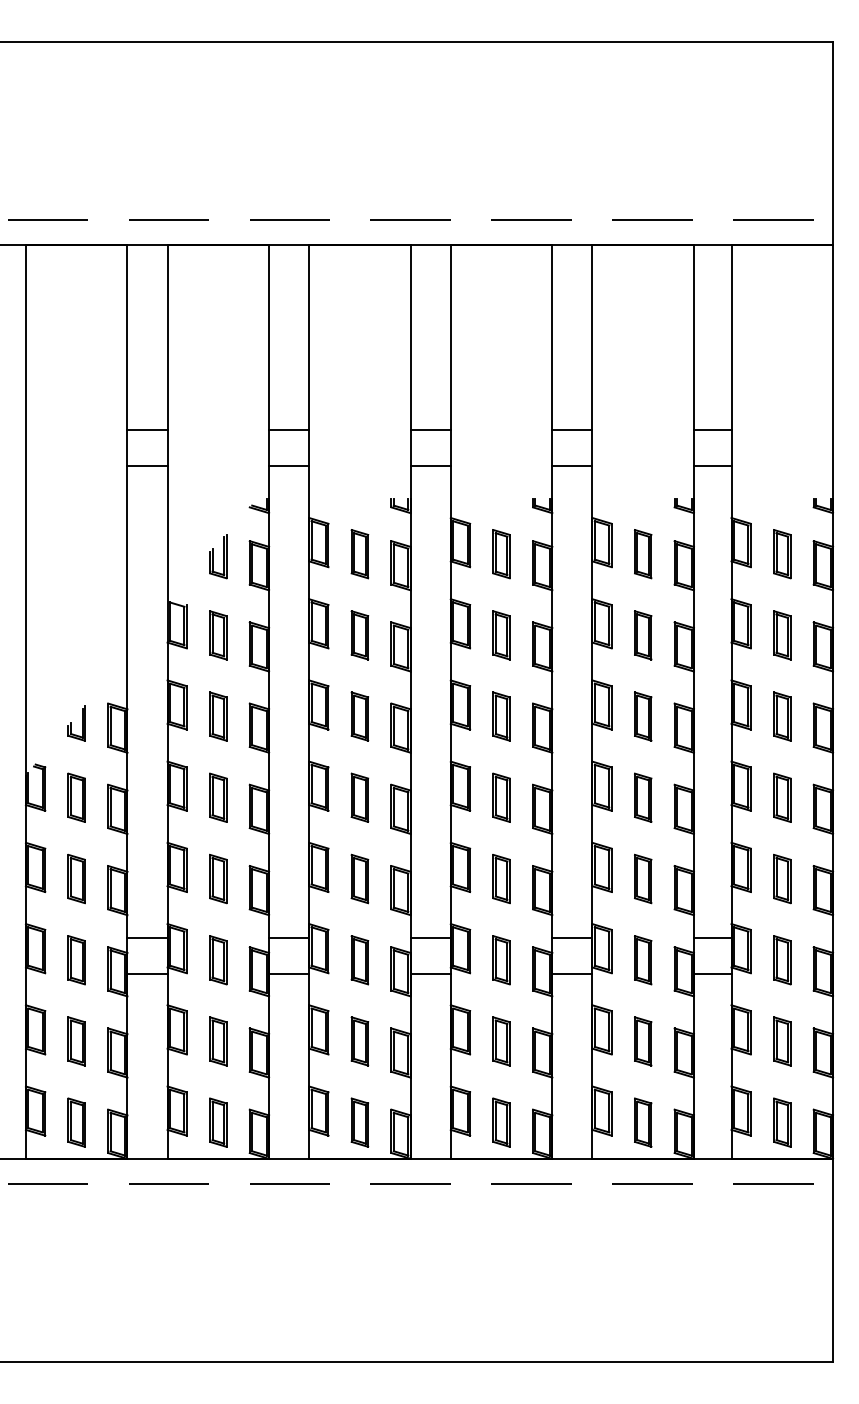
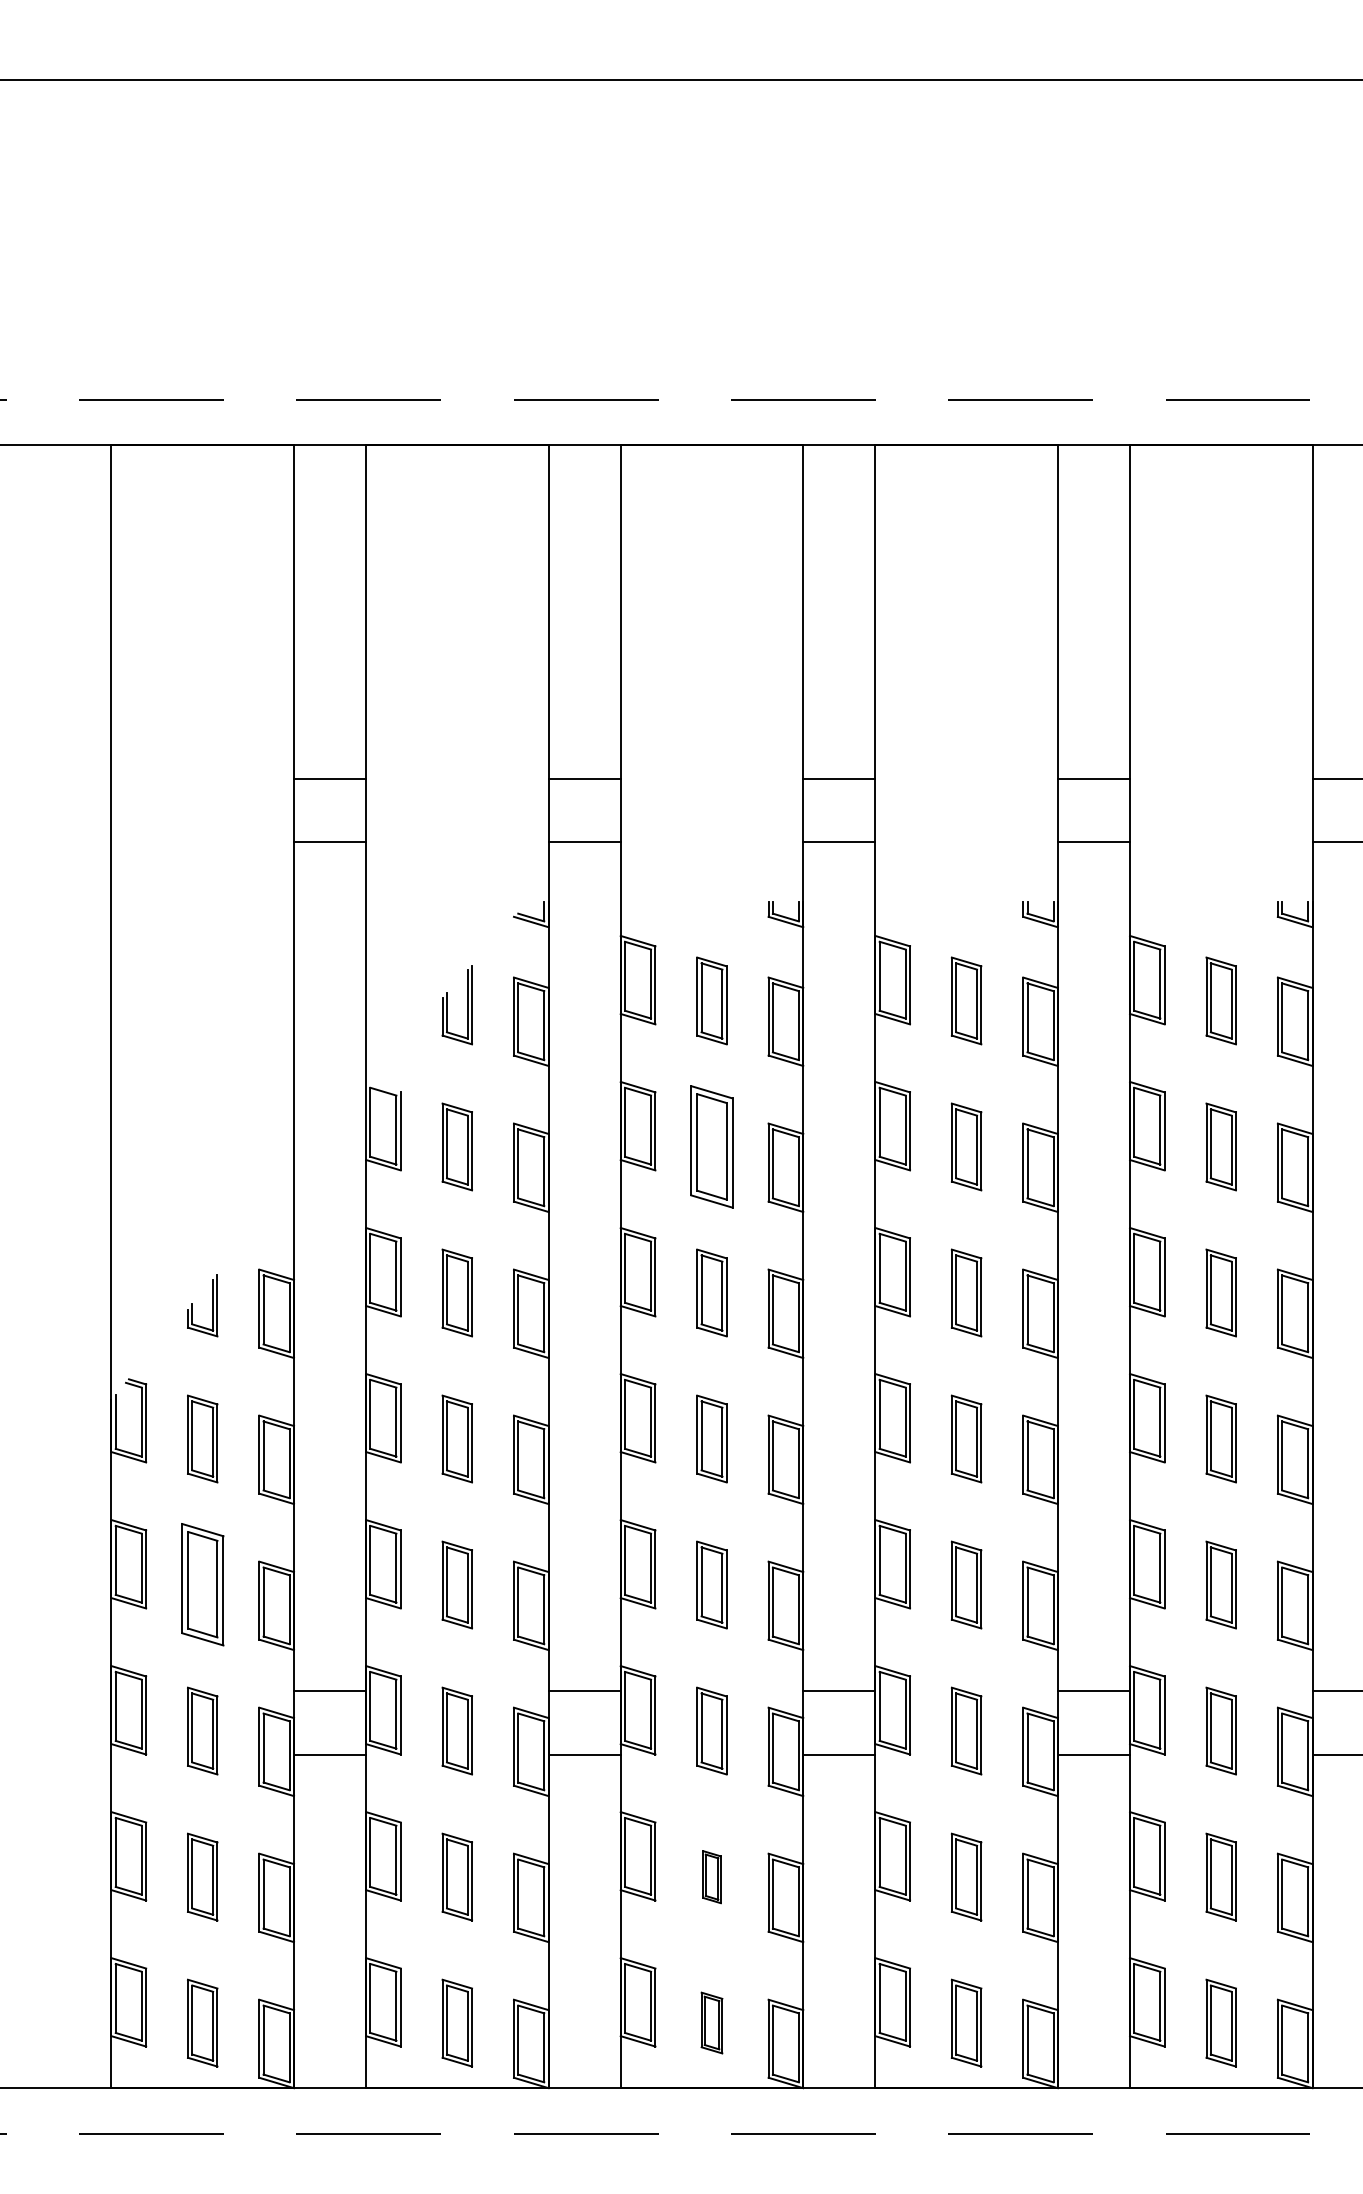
part: (359, 635) -> (711, 1147), size x1.4
part: (76, 879) -> (202, 1585), size x1.4
part: (359, 1041) -> (711, 1877), size x0.6
part: (359, 1122) -> (711, 2022), size x0.7

